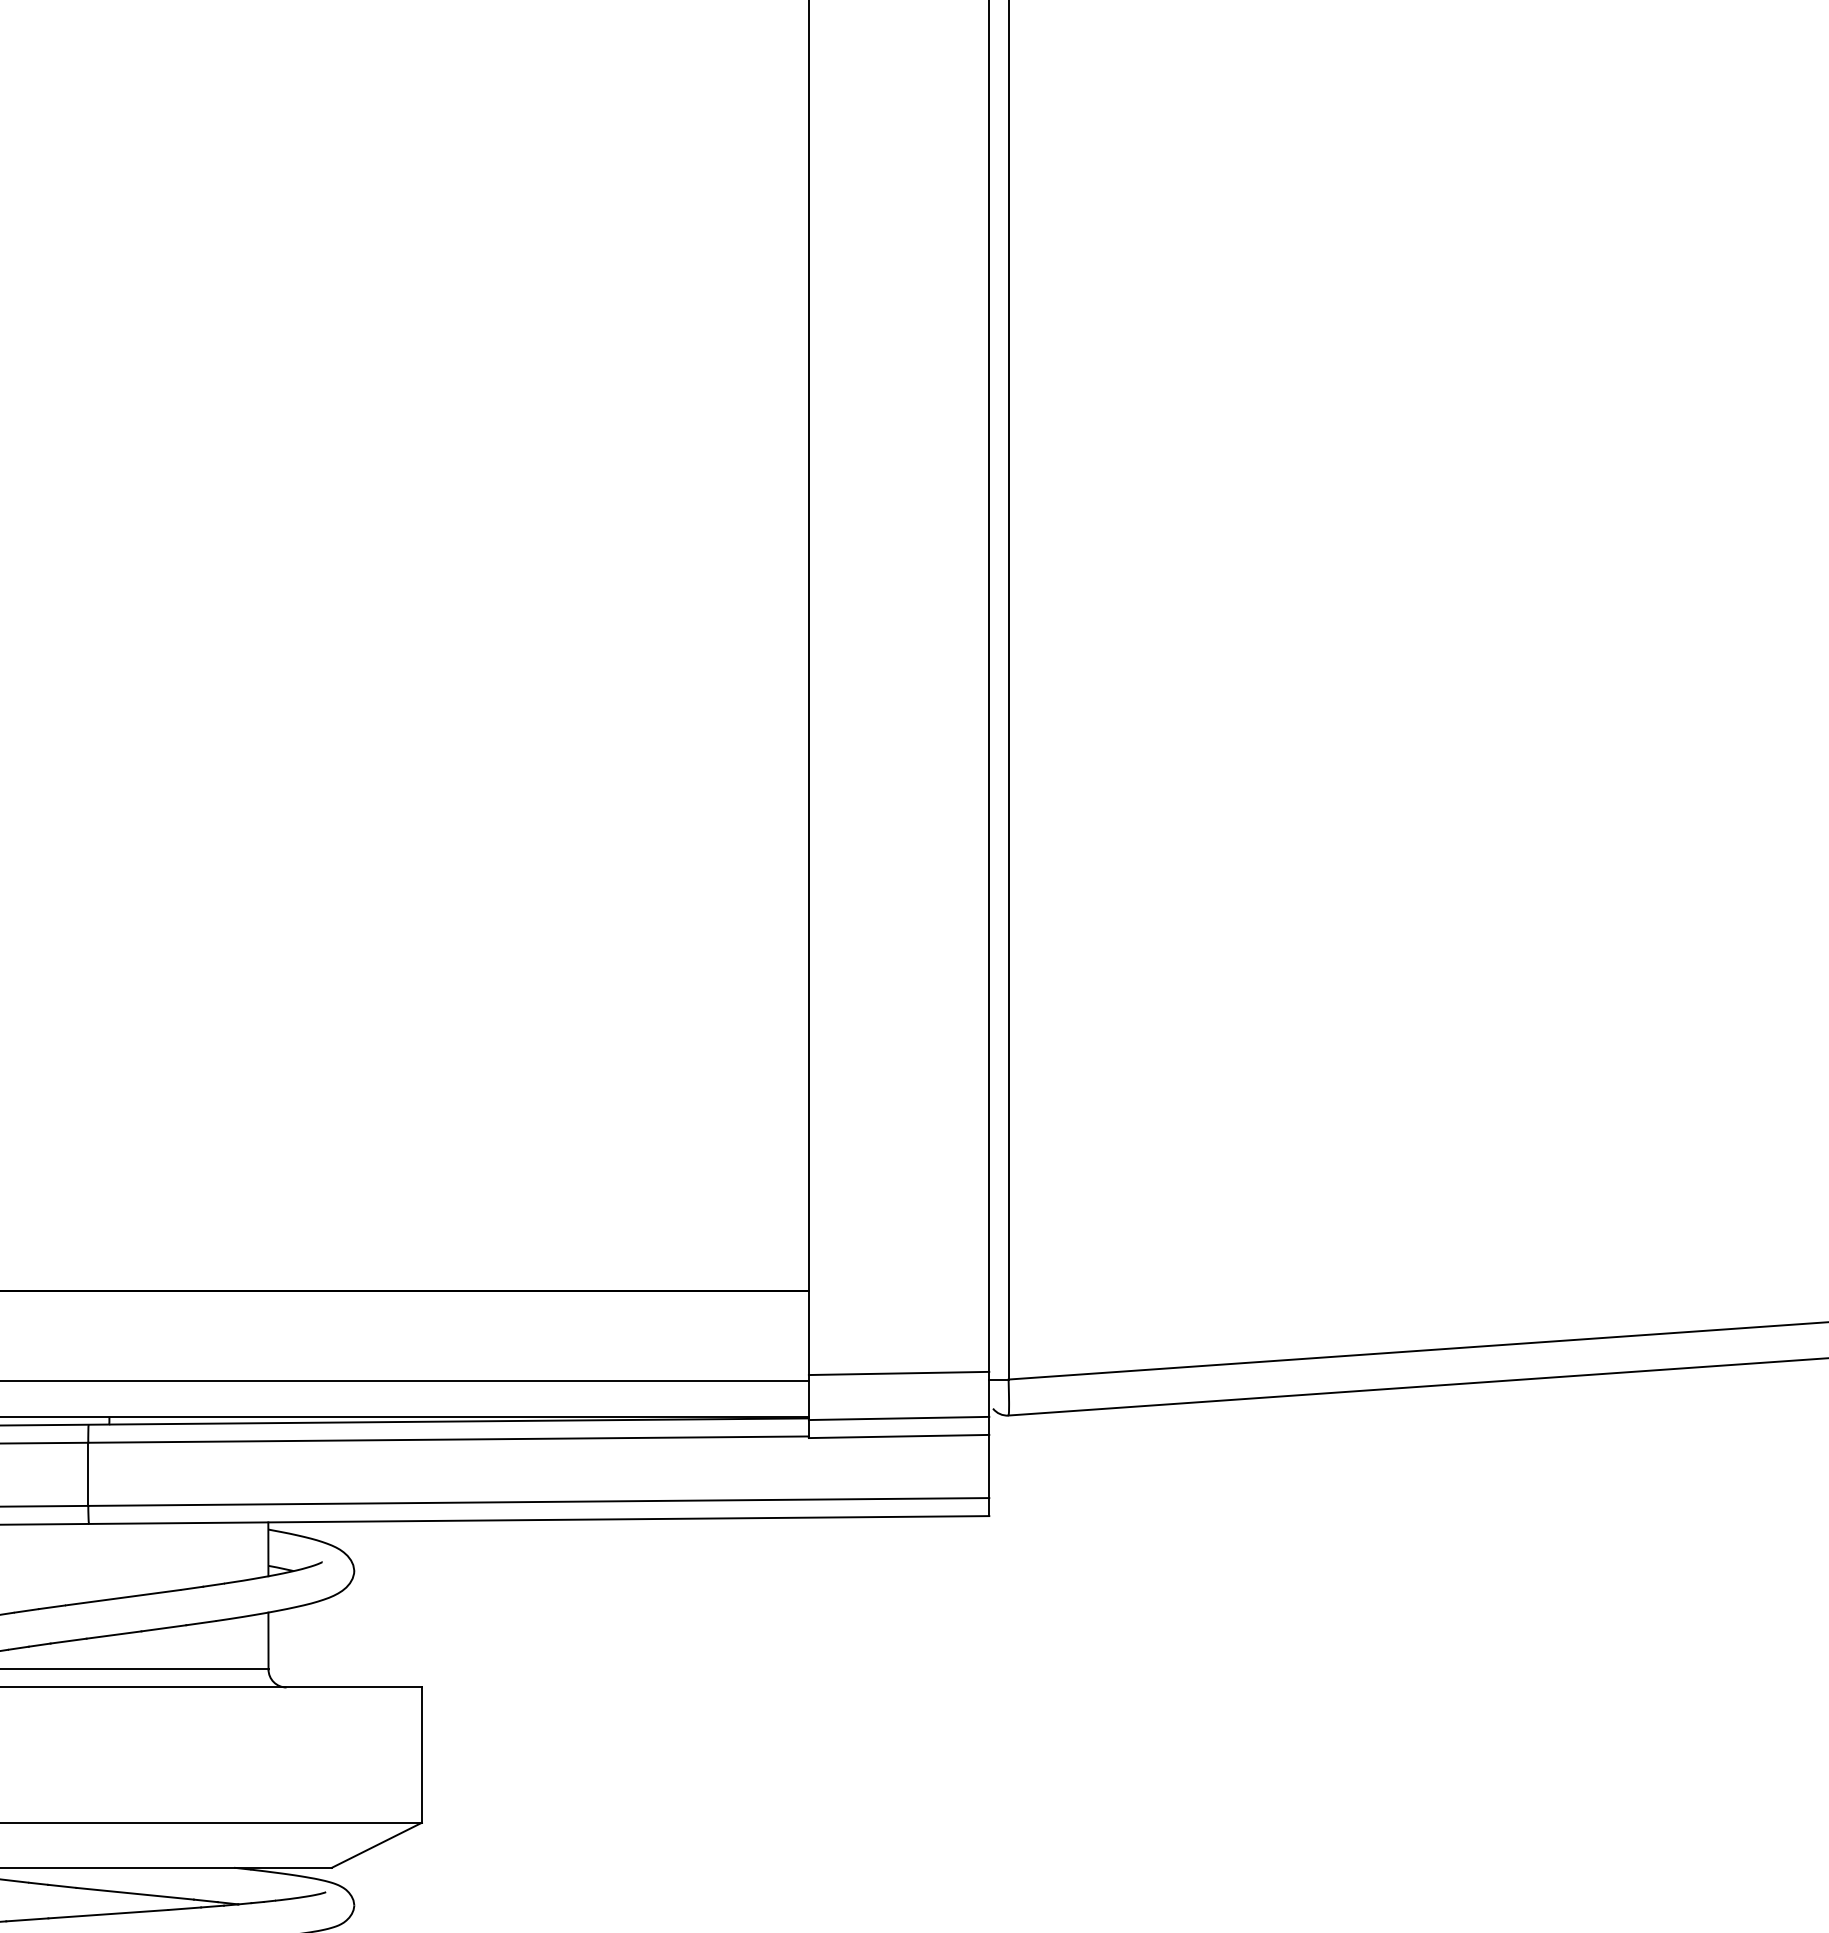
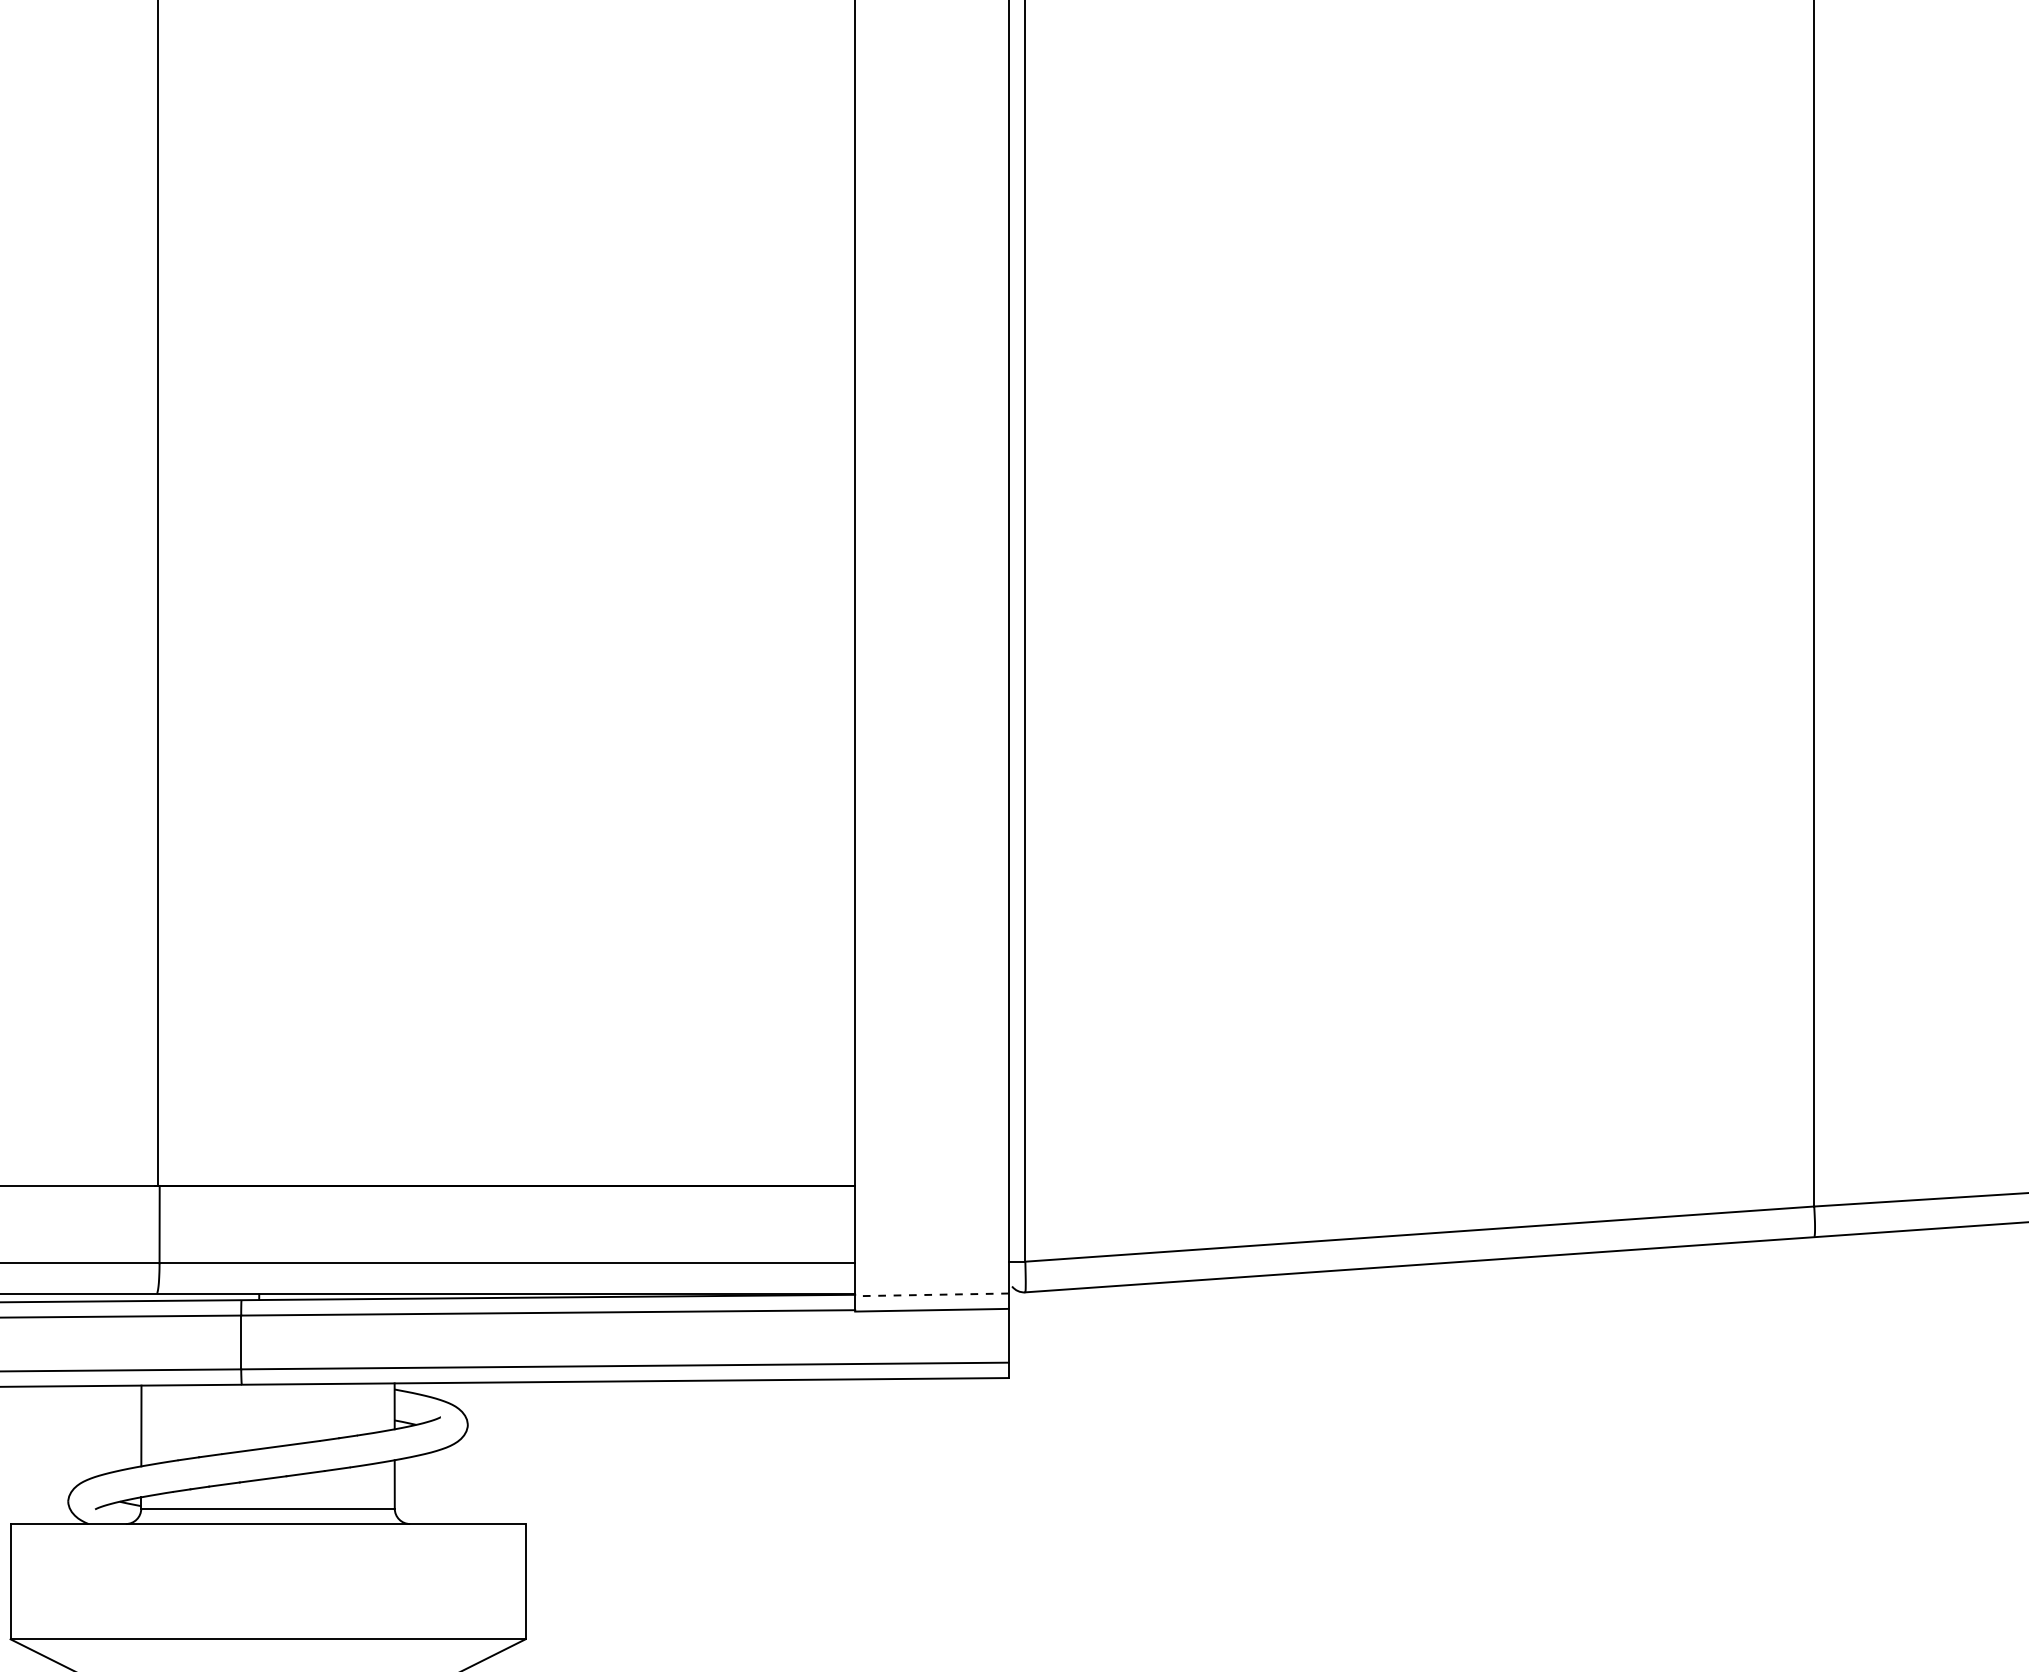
line: (898, 1373) -> (931, 1256), removed
line: (899, 1418) -> (932, 1294), solid -> dashed

